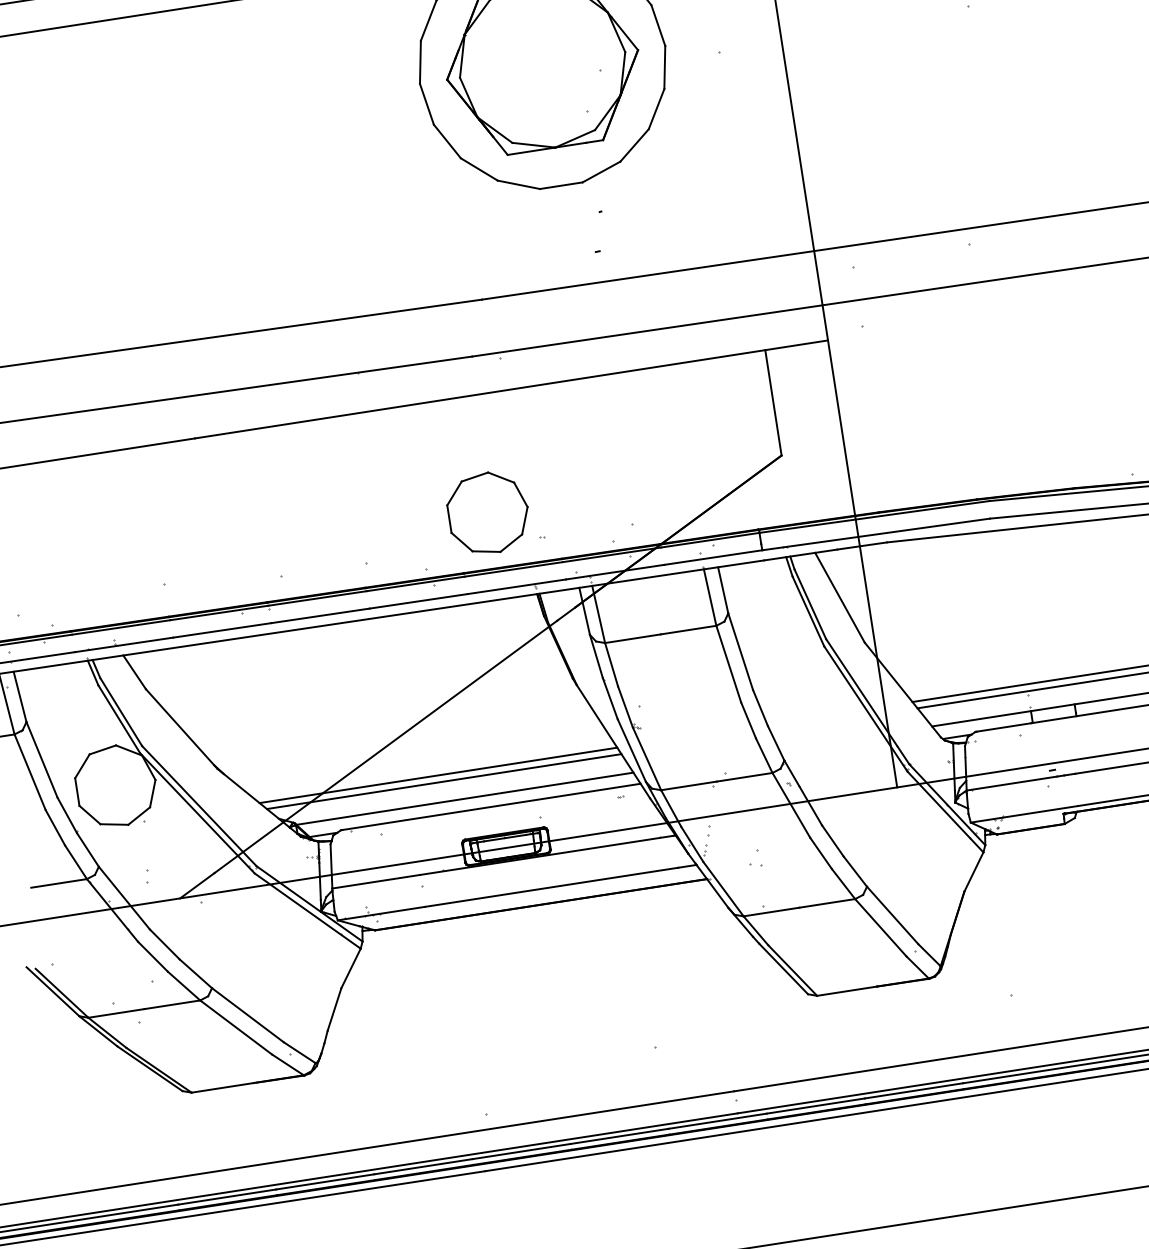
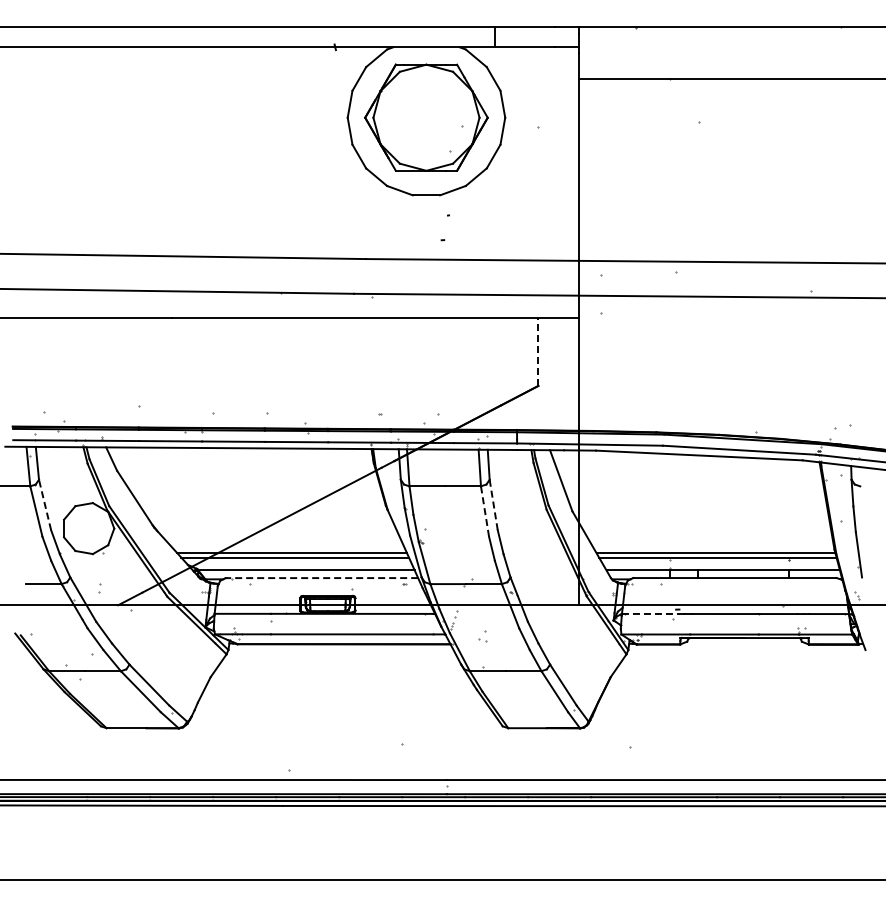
line: (773, 403) -> (538, 352), solid -> dashed
part: (487, 513) -> (348, 393), removed
line: (740, 651) -> (493, 504), solid -> dashed
line: (729, 663) -> (485, 511), solid -> dashed
line: (42, 759) -> (45, 504), solid -> dashed
line: (1012, 782) -> (651, 613), solid -> dashed
line: (491, 807) -> (322, 578), solid -> dashed

